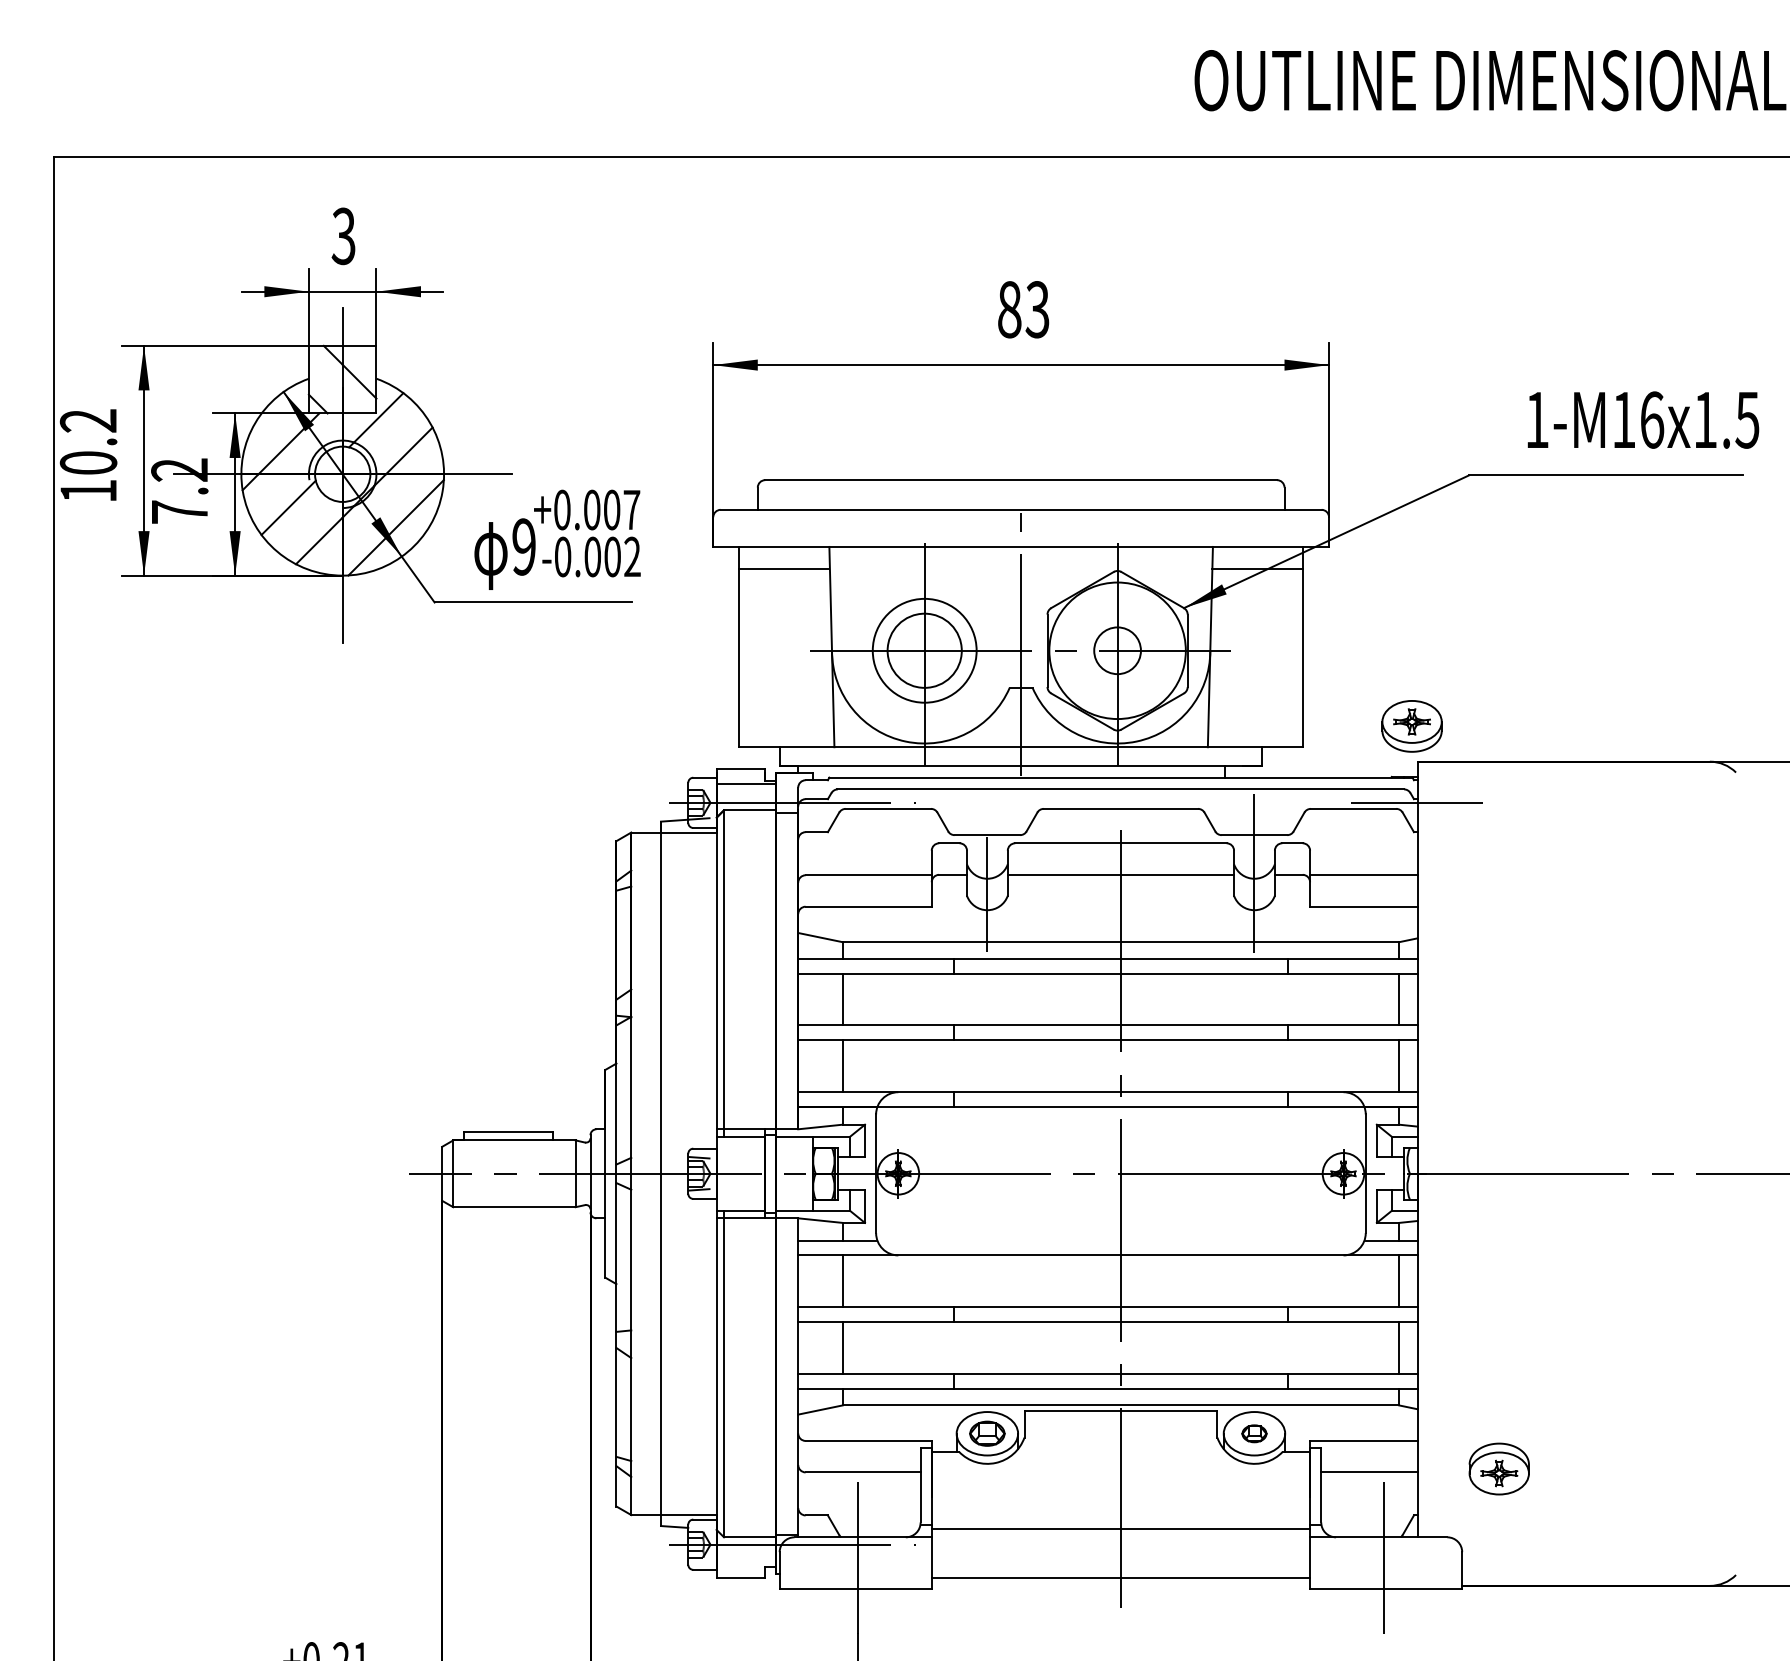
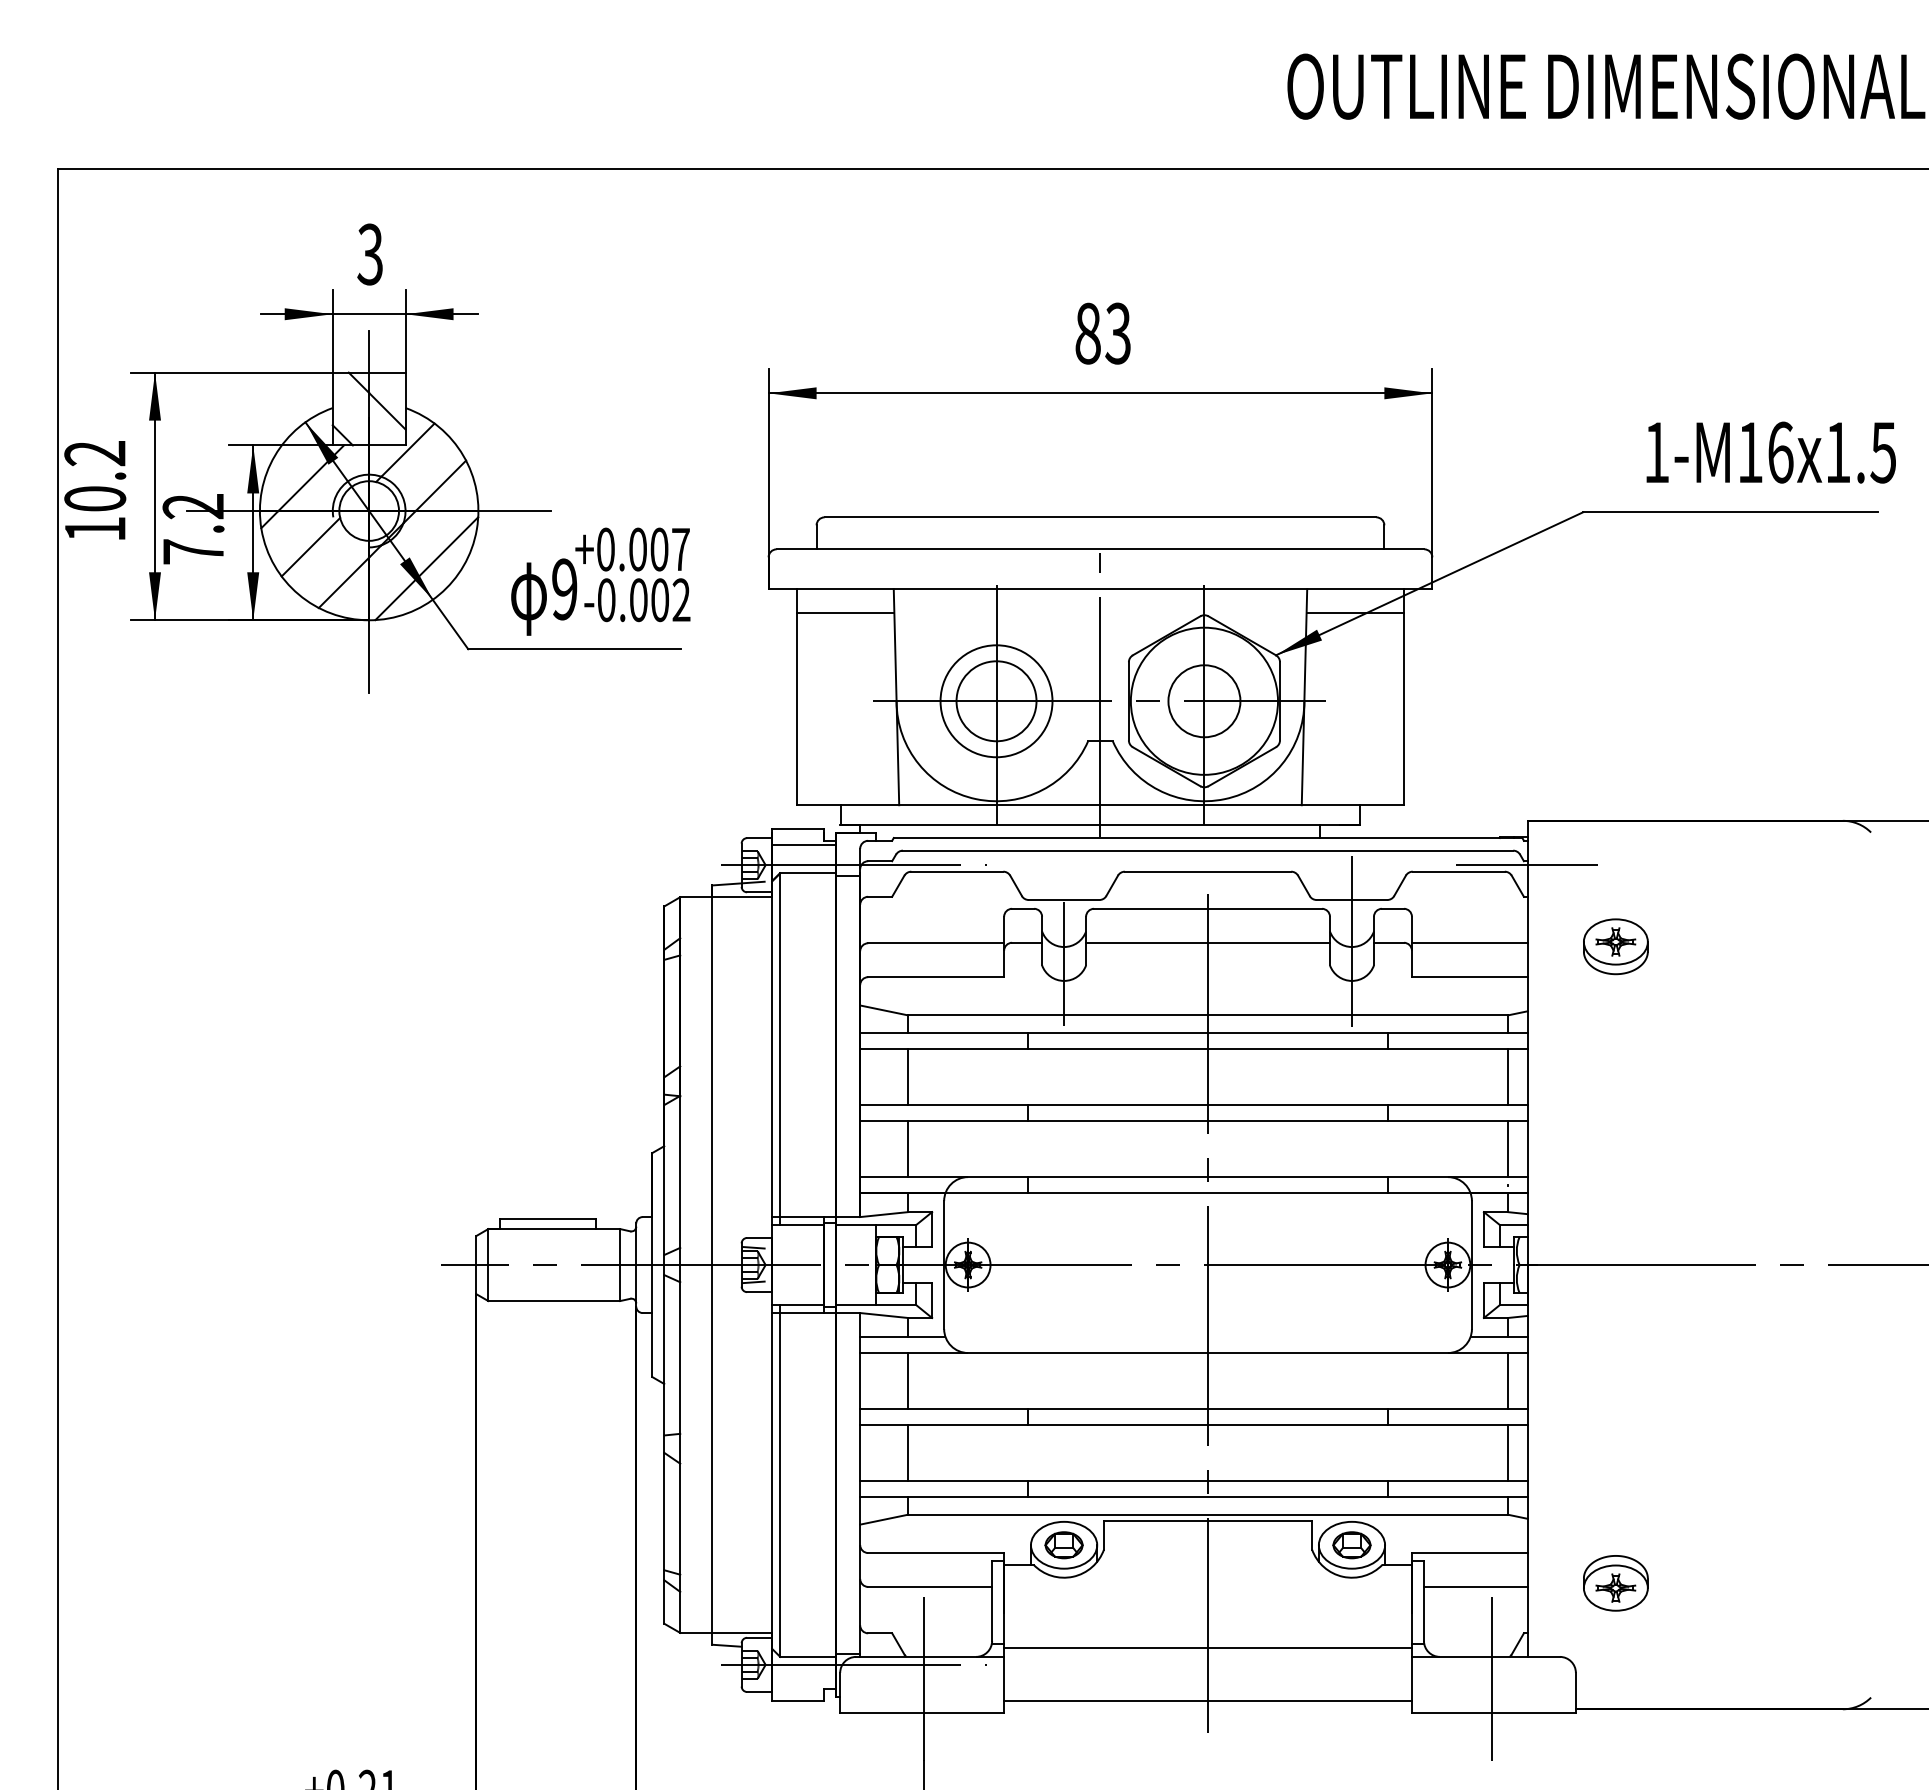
circle: (1117, 650) -> (1204, 701), size x1.43
part: (1411, 726) -> (1615, 946), moved
part: (1254, 1433) -> (1351, 1545), size x1.43

